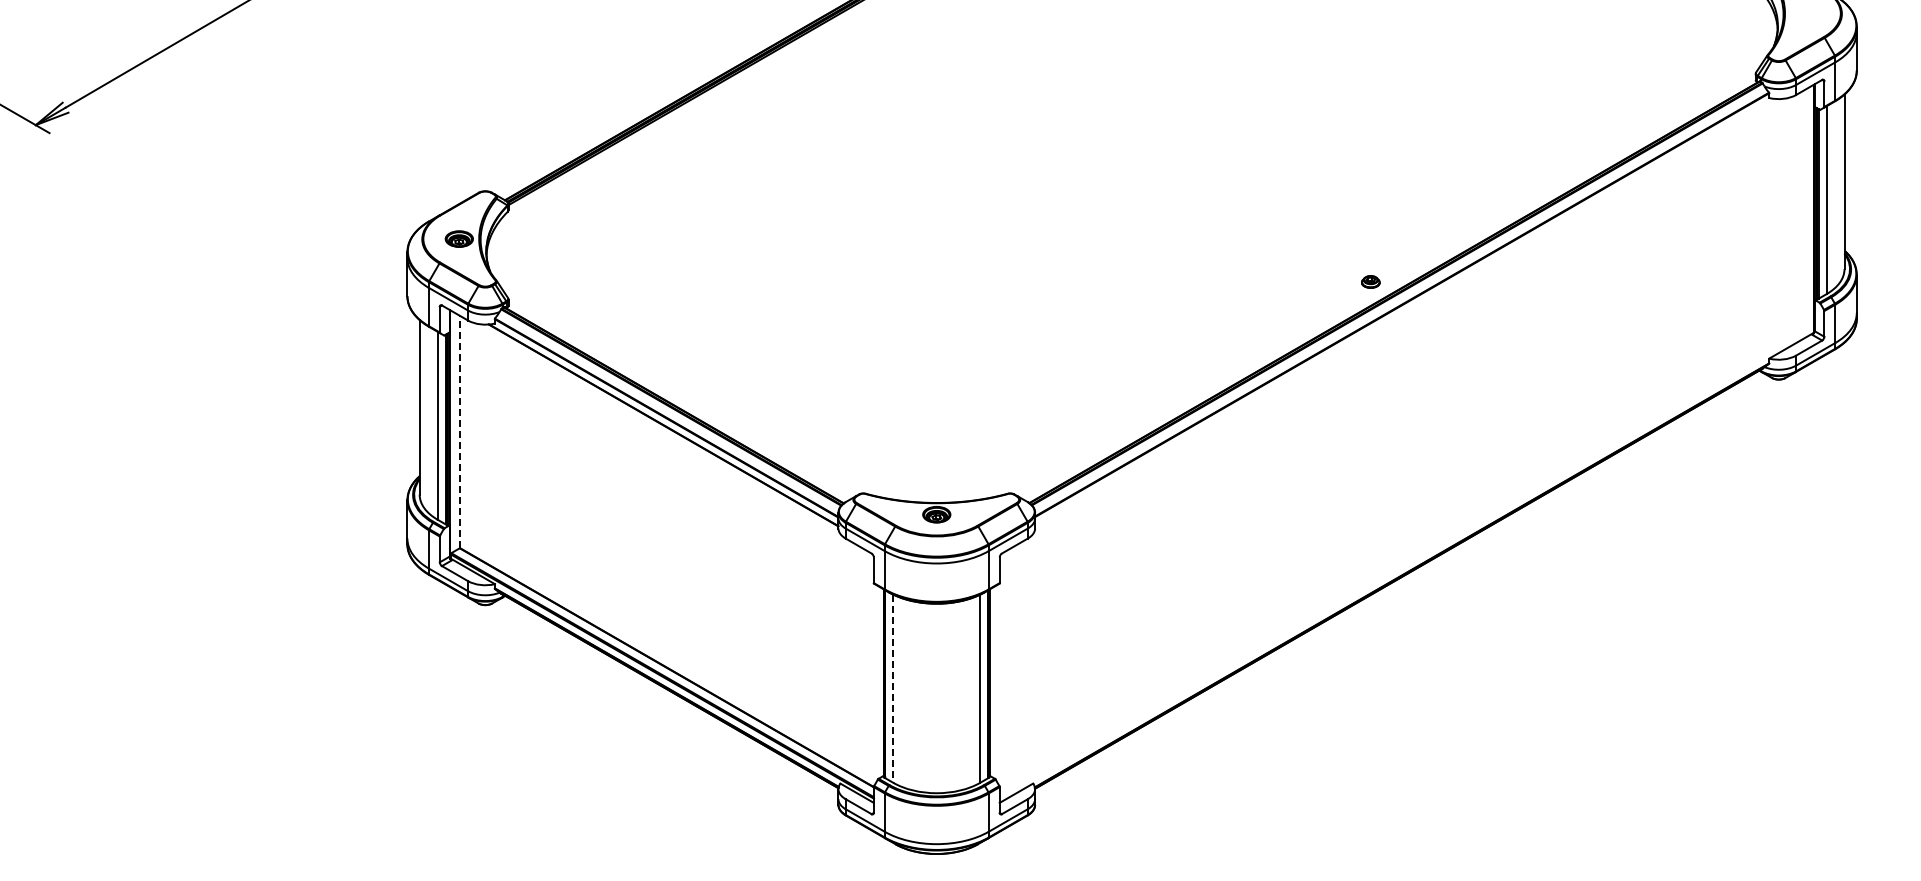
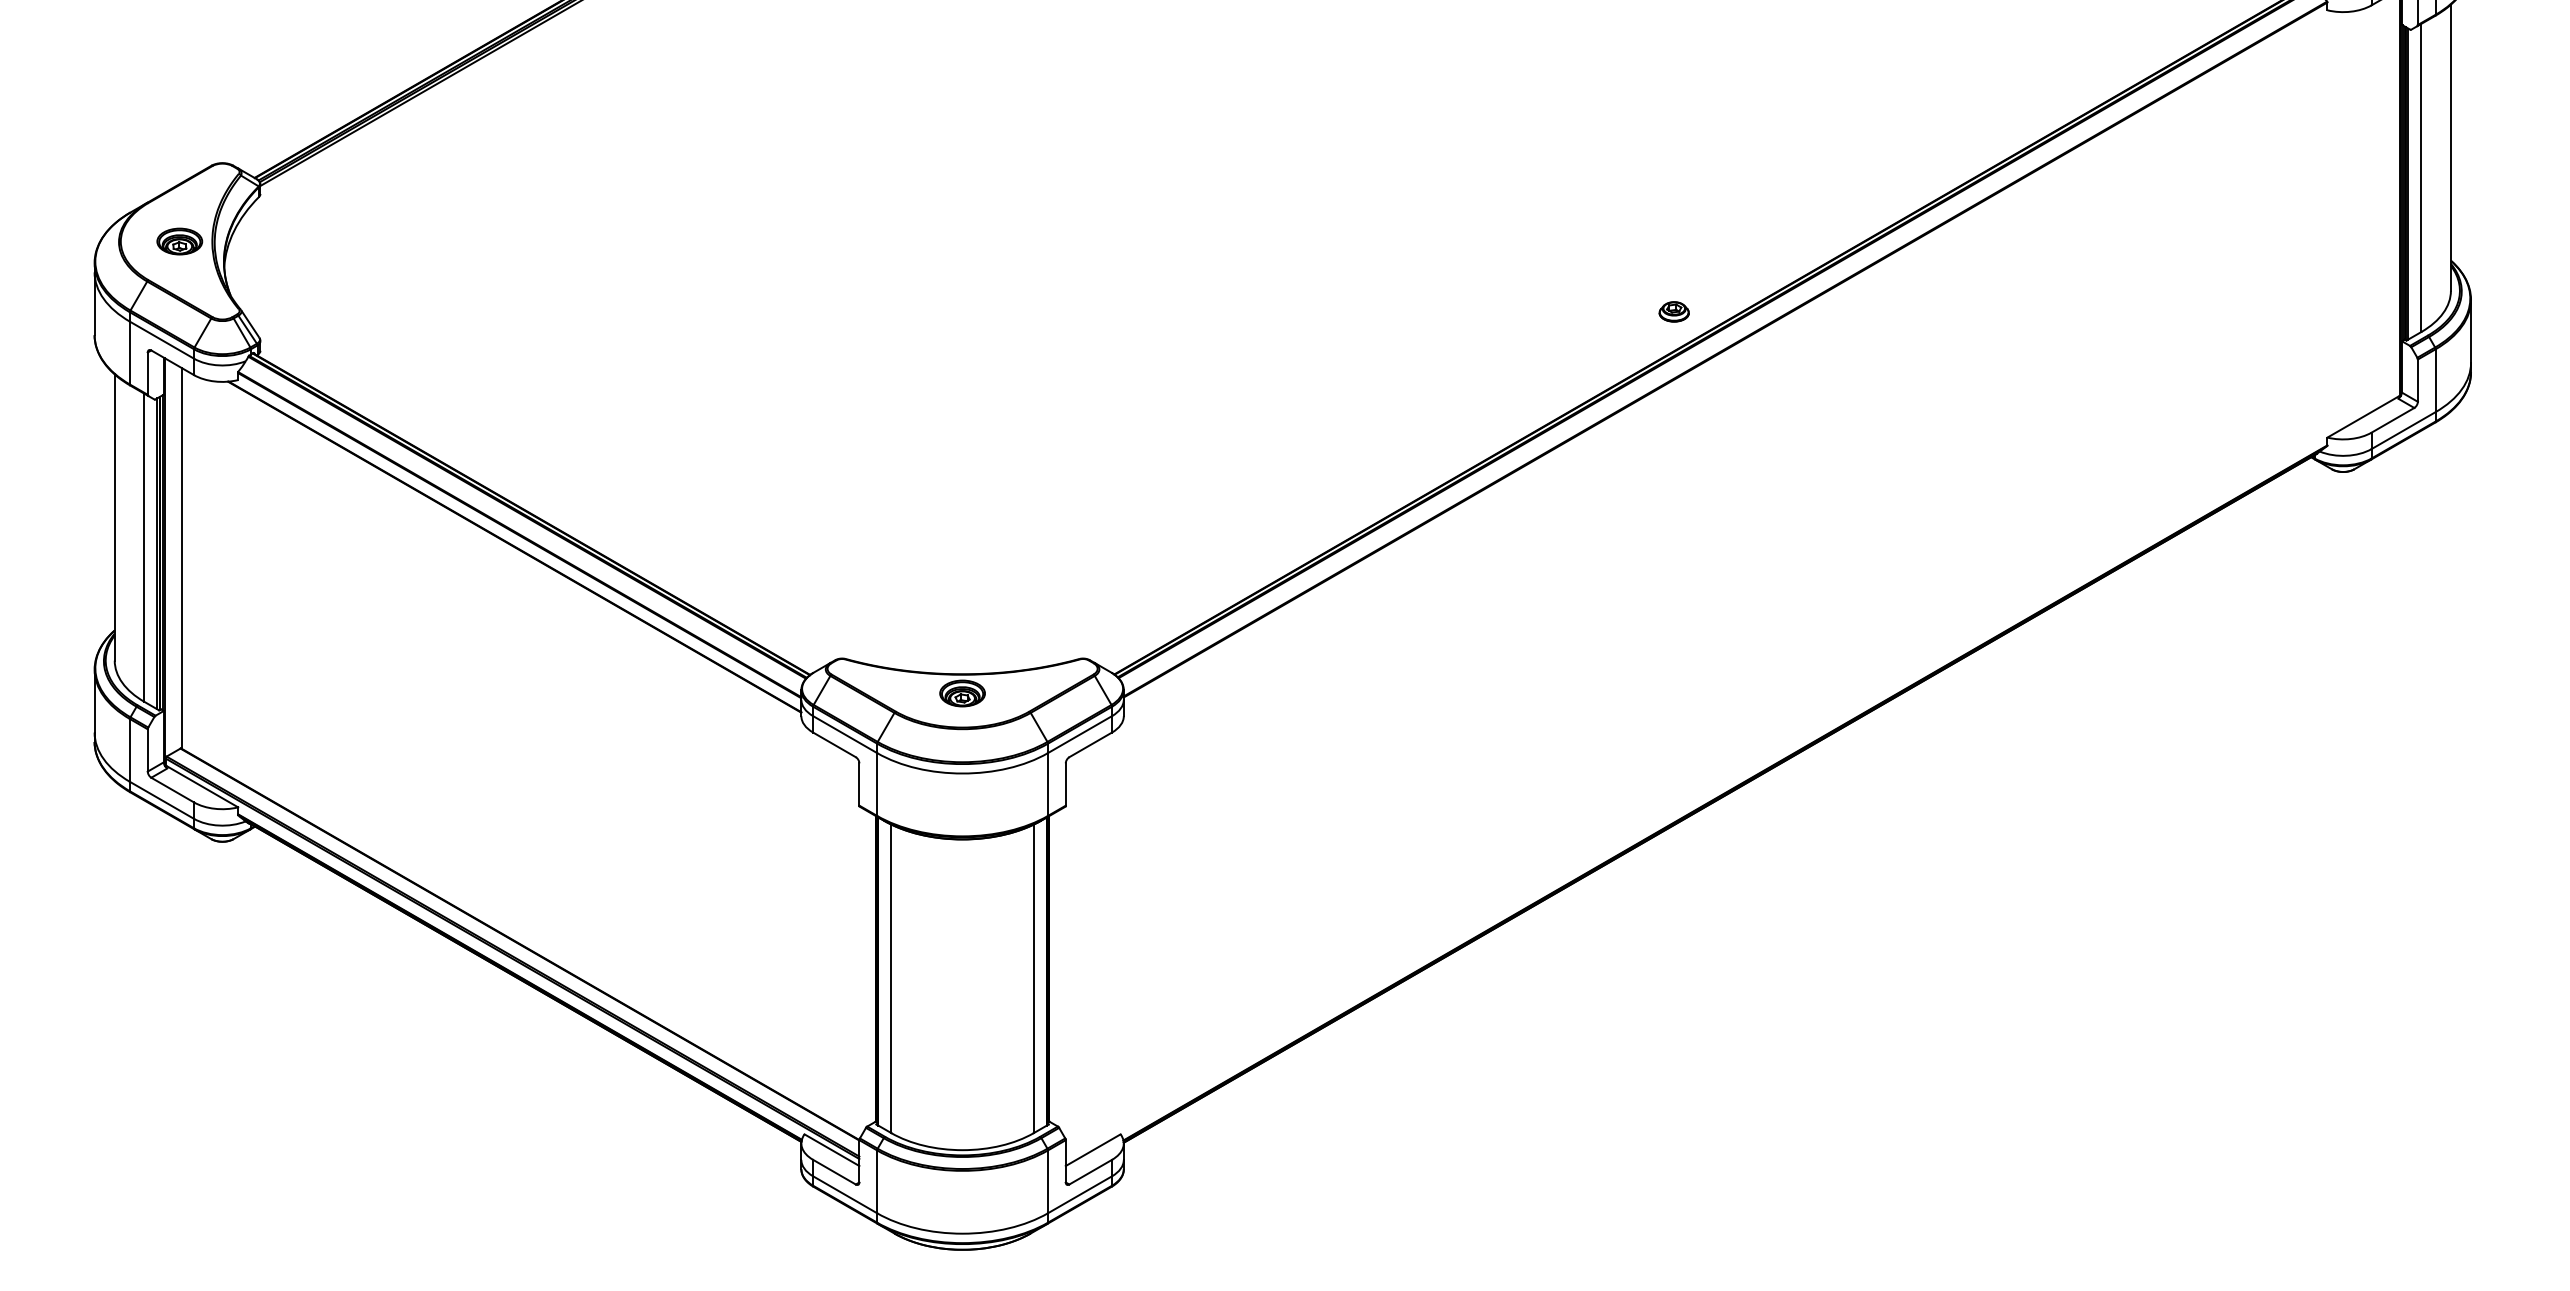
line: (460, 431) -> (181, 557), dashed -> solid
line: (893, 689) -> (891, 980), dashed -> solid

